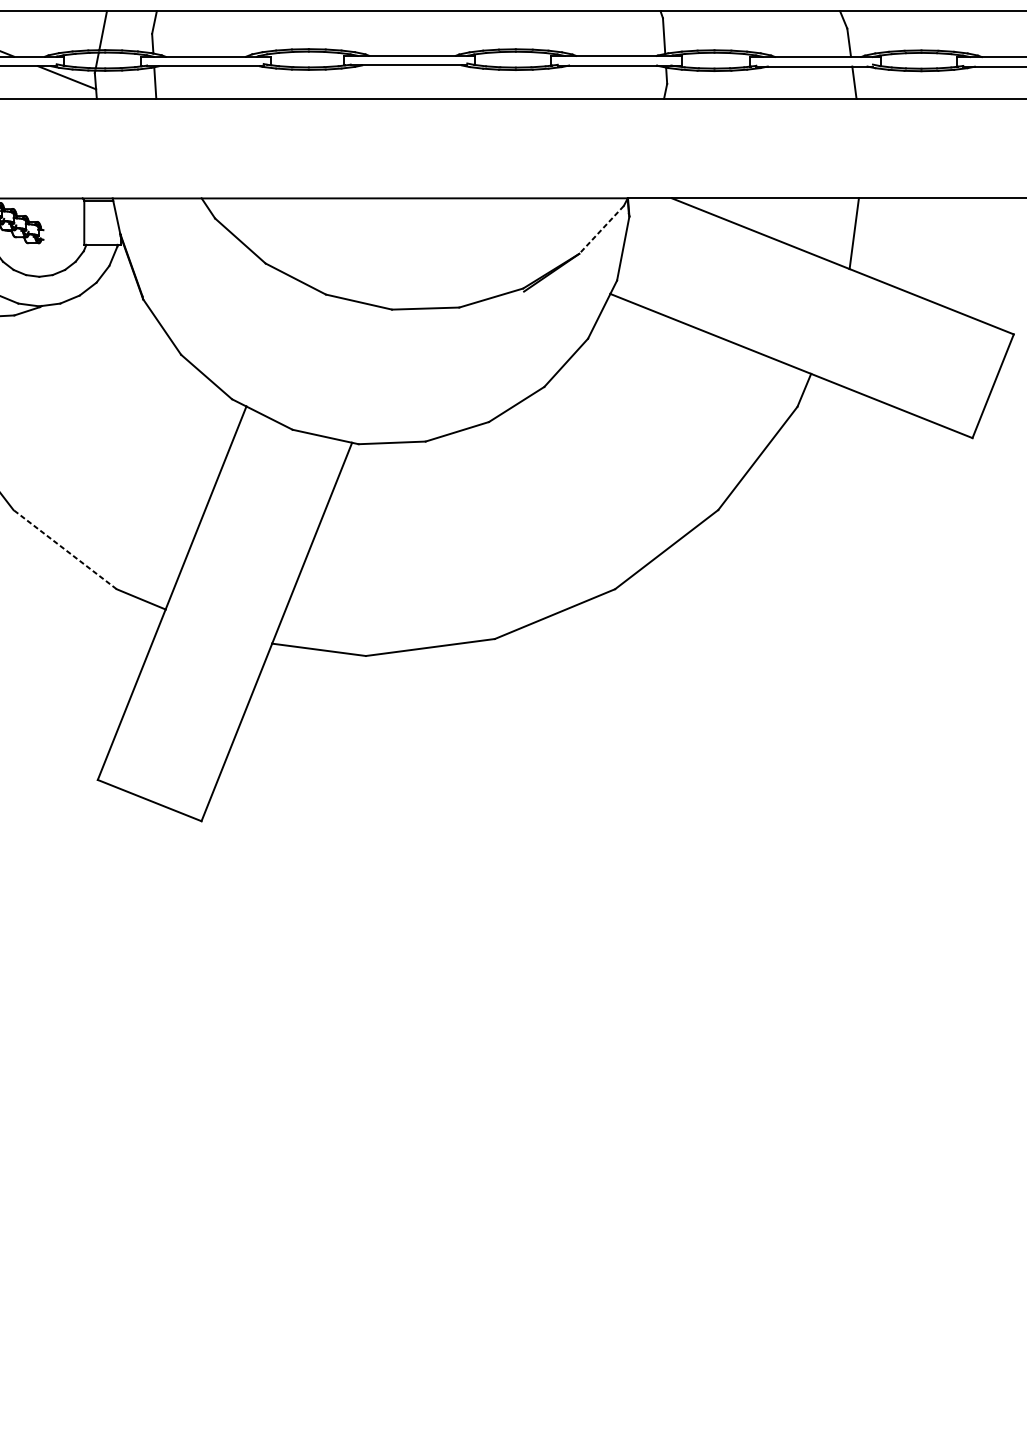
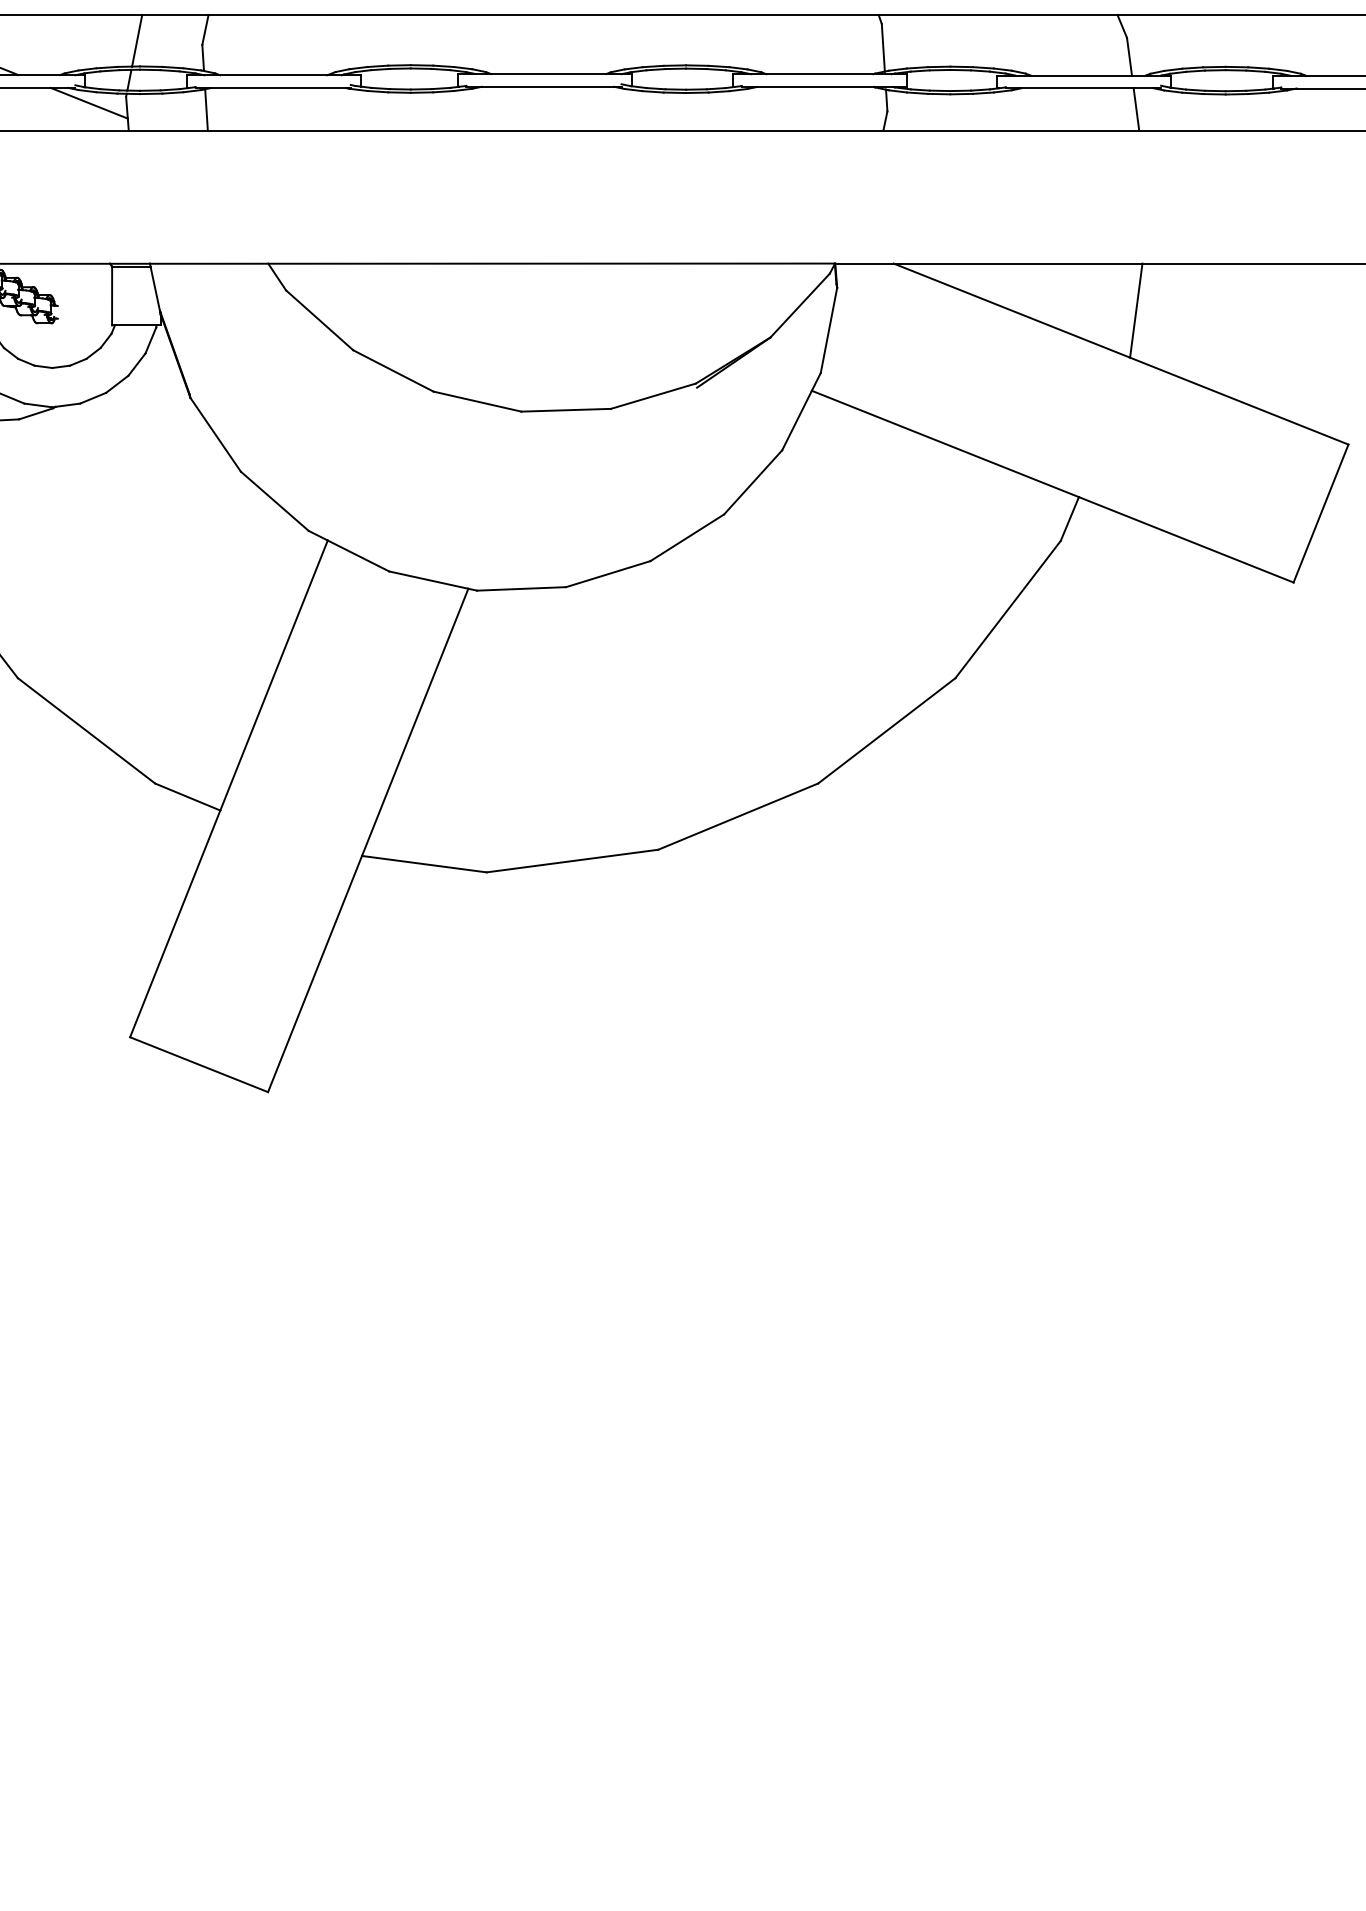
line: (601, 229) -> (800, 305), dashed -> solid
line: (65, 549) -> (86, 730), dashed -> solid

